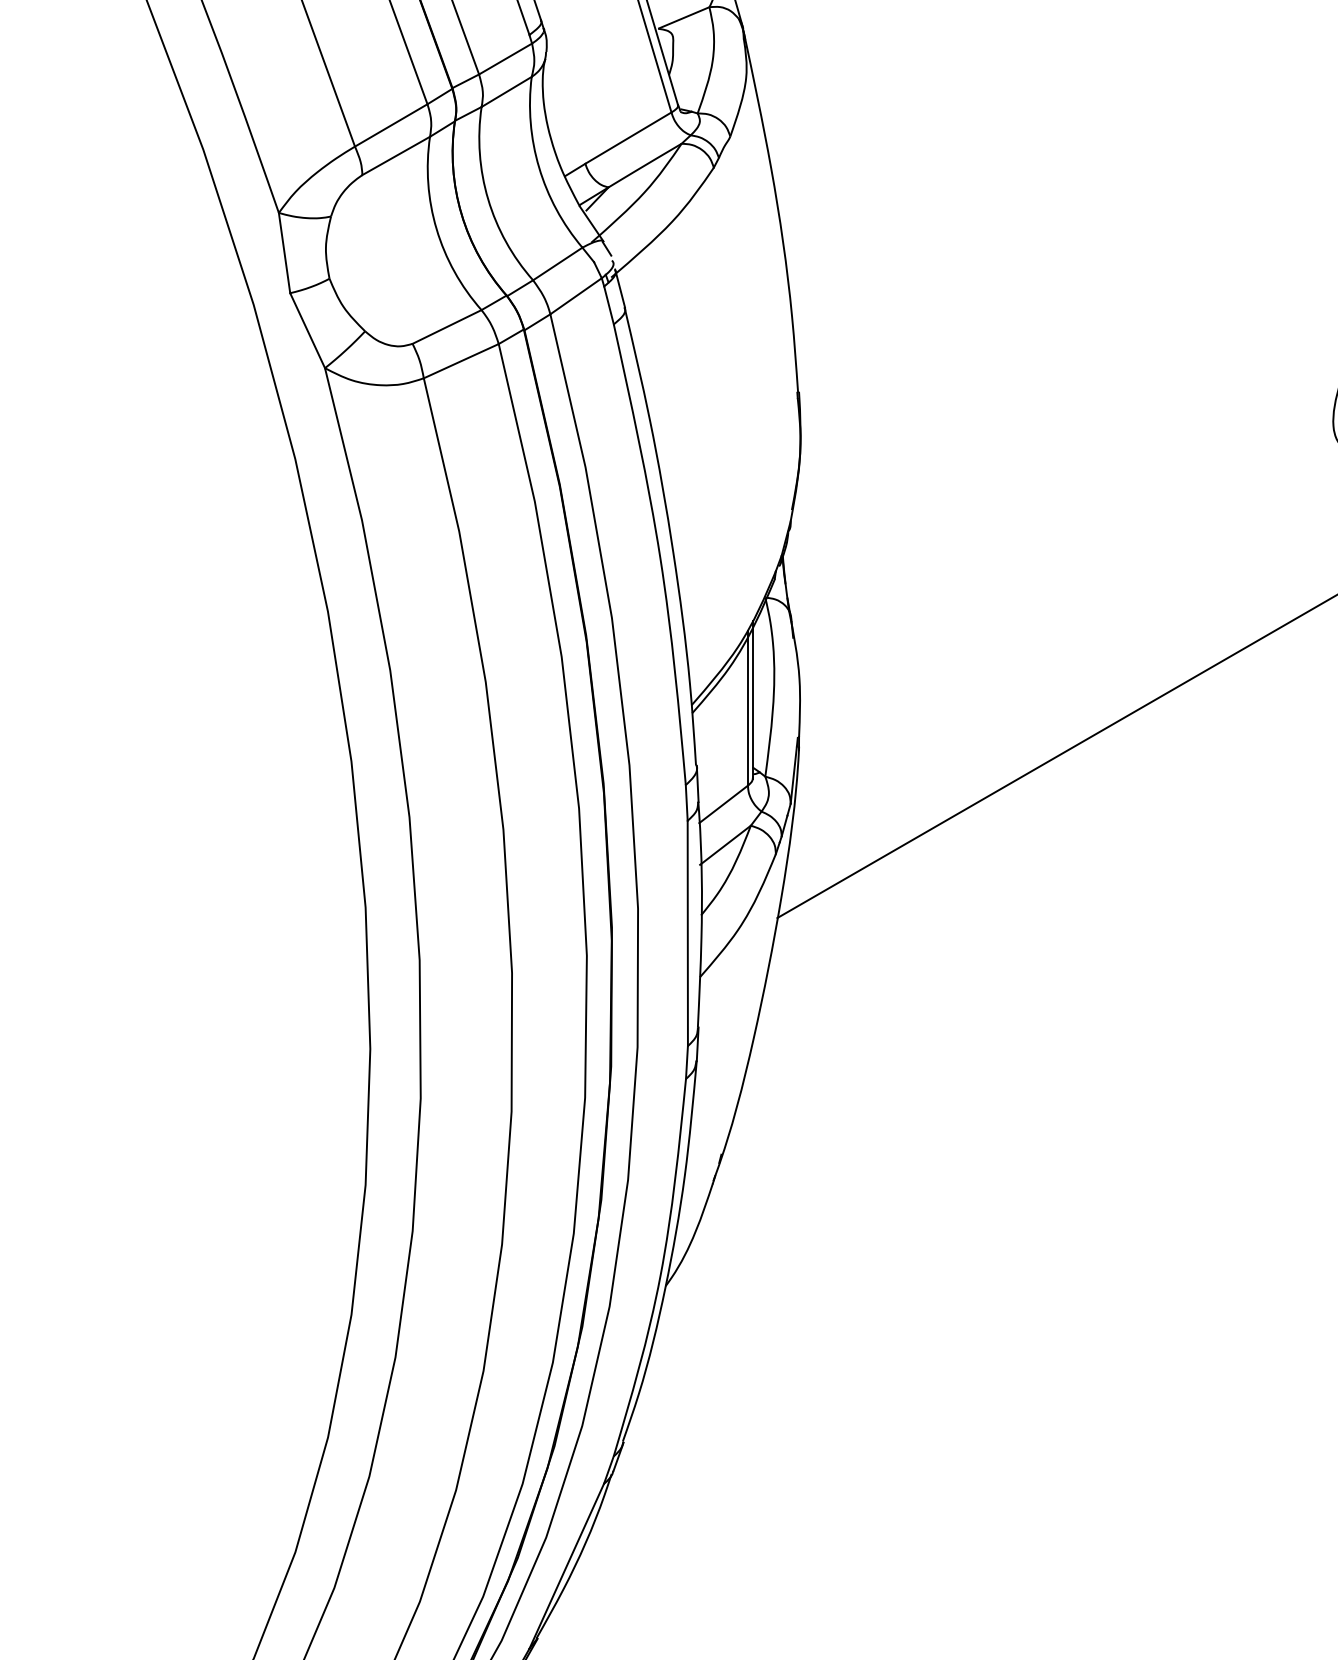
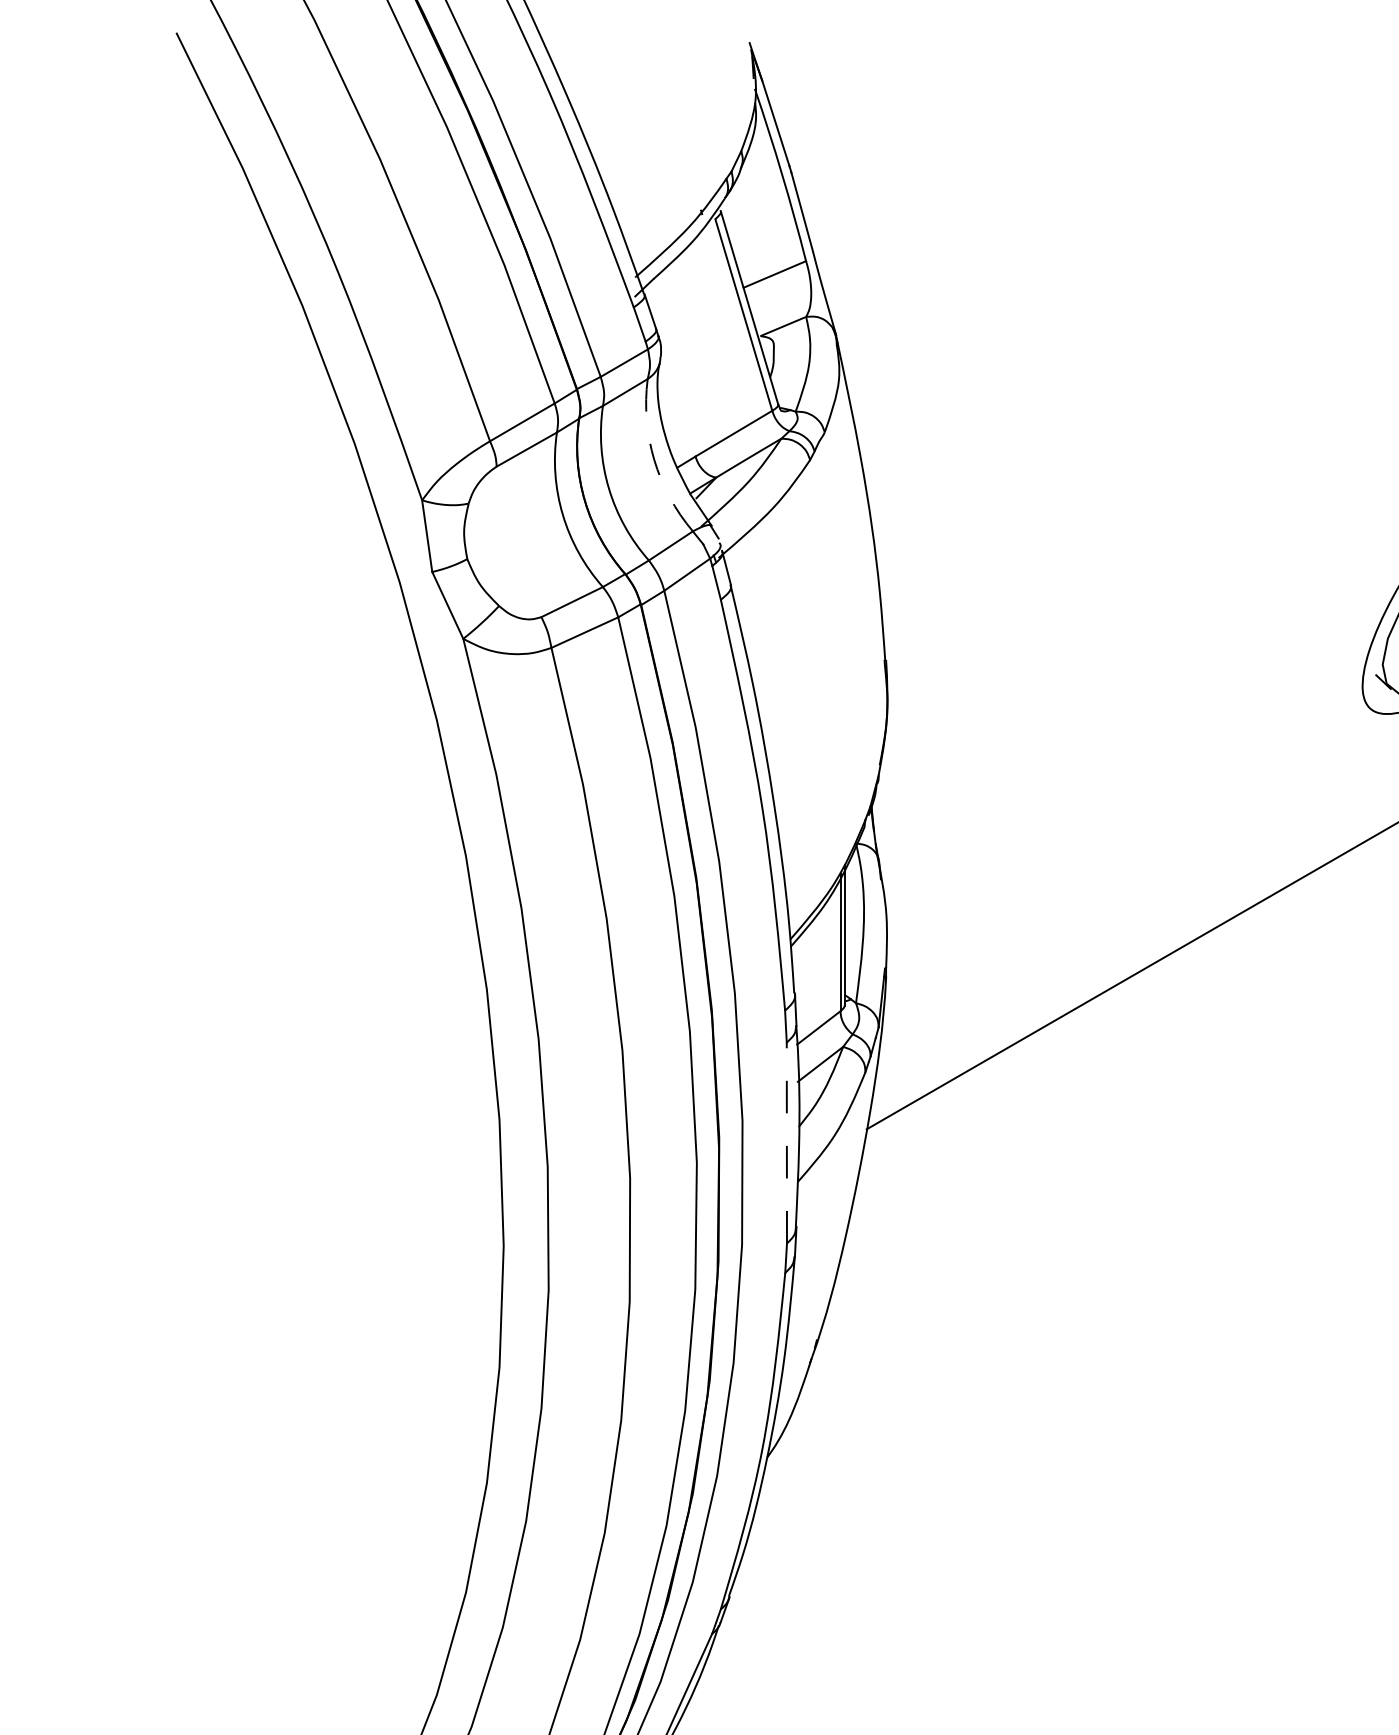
arc: (539, 168) -> (654, 460), solid -> dashed
line: (687, 932) -> (786, 1142), solid -> dashed

